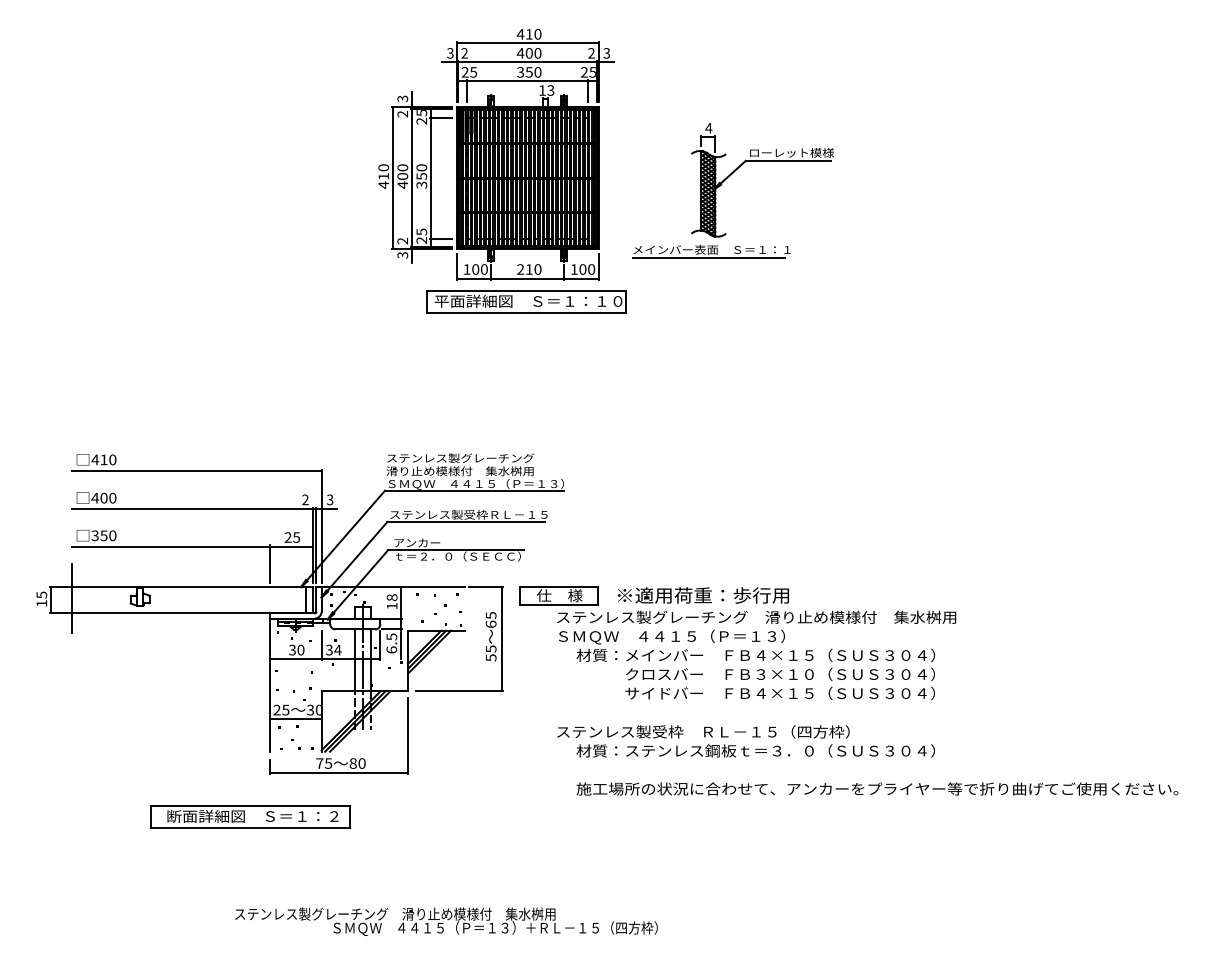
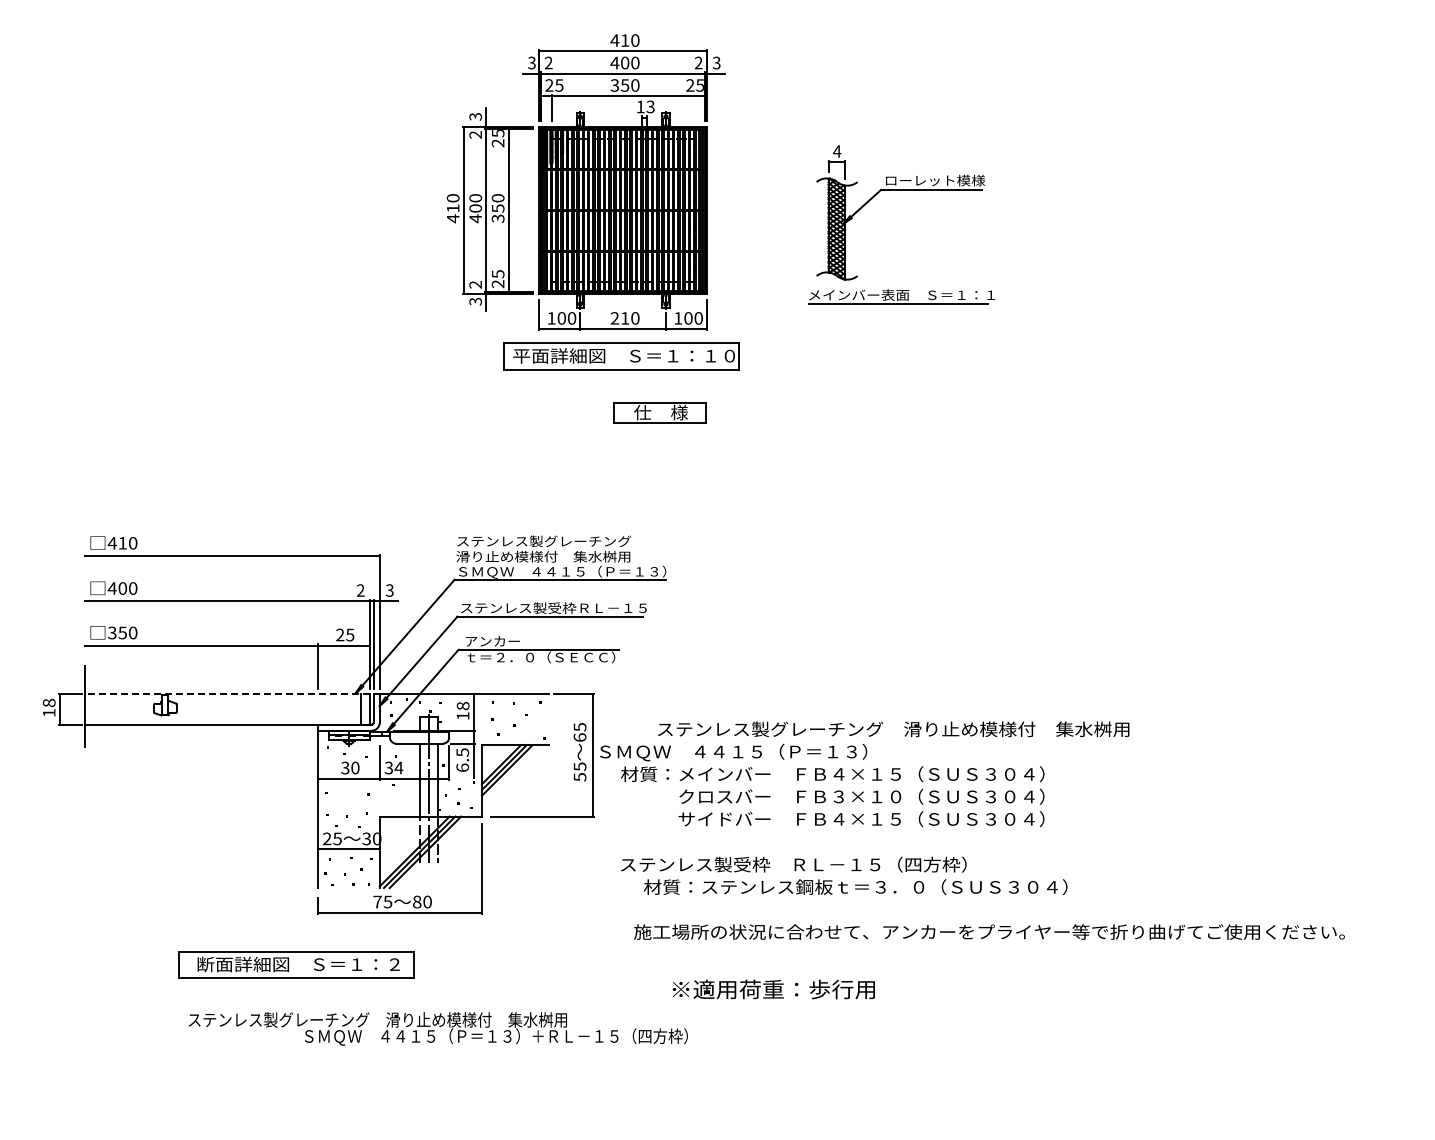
line: (588, 90) -> (694, 107), removed
line: (440, 118) -> (520, 139), removed
line: (440, 239) -> (520, 282), removed
part: (711, 250) -> (901, 296), moved
line: (192, 587) -> (227, 693), solid -> dashed
text: (41, 594) -> (48, 702), 15 -> 18
part: (558, 595) -> (659, 412), moved
text: (703, 595) -> (773, 989), moved
text: (747, 664) -> (822, 785), moved
text: (746, 741) -> (844, 875), moved
text: (877, 788) -> (989, 931), moved
text: (445, 921) -> (437, 1028), moved

